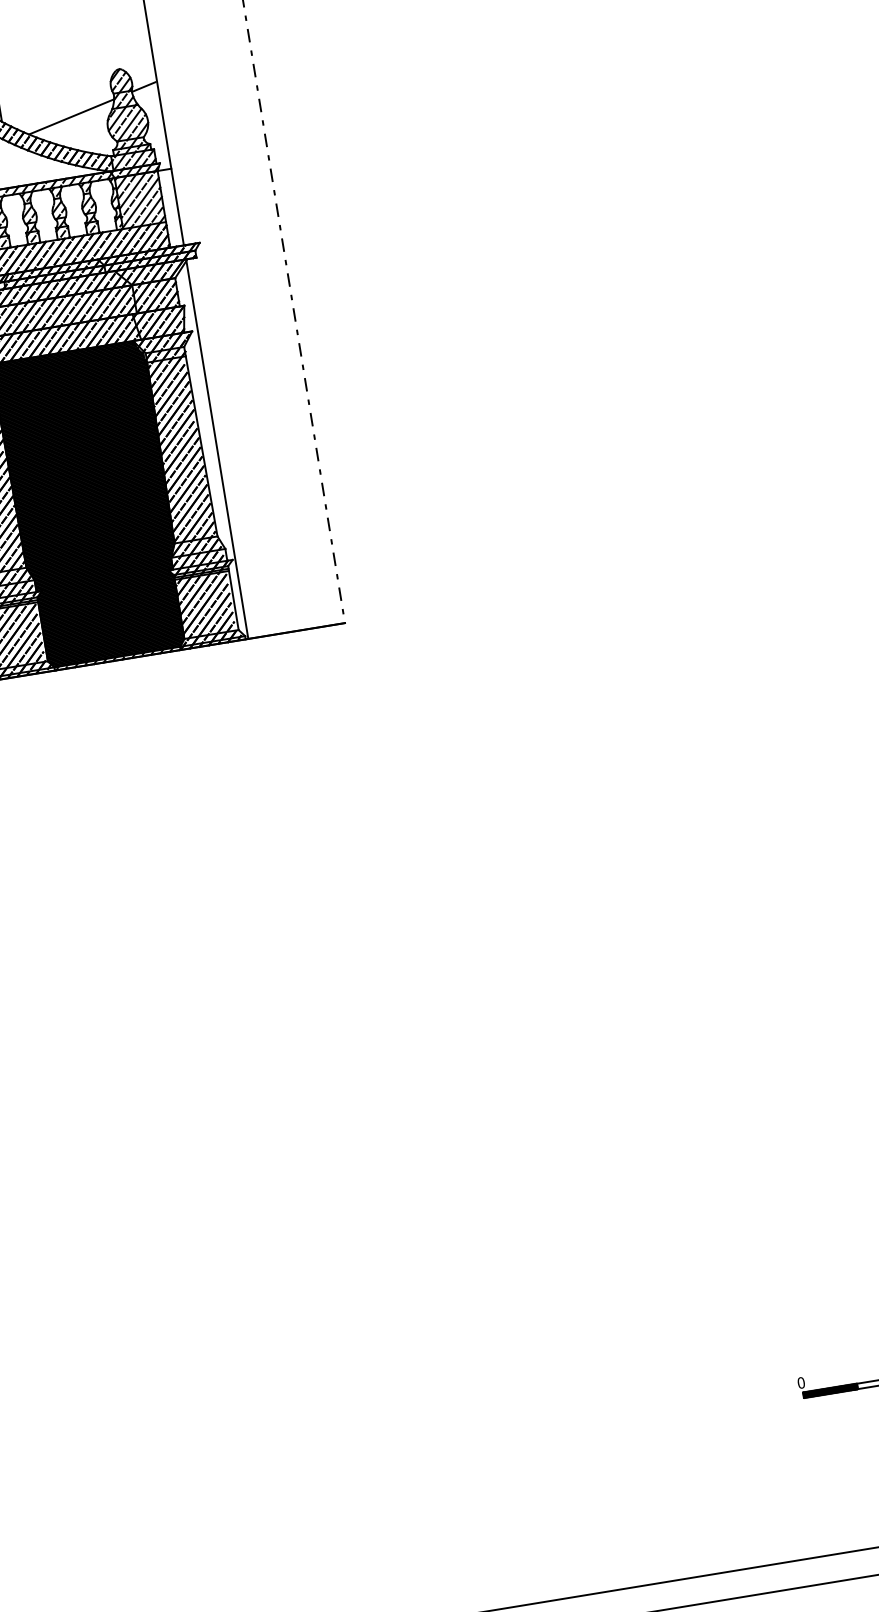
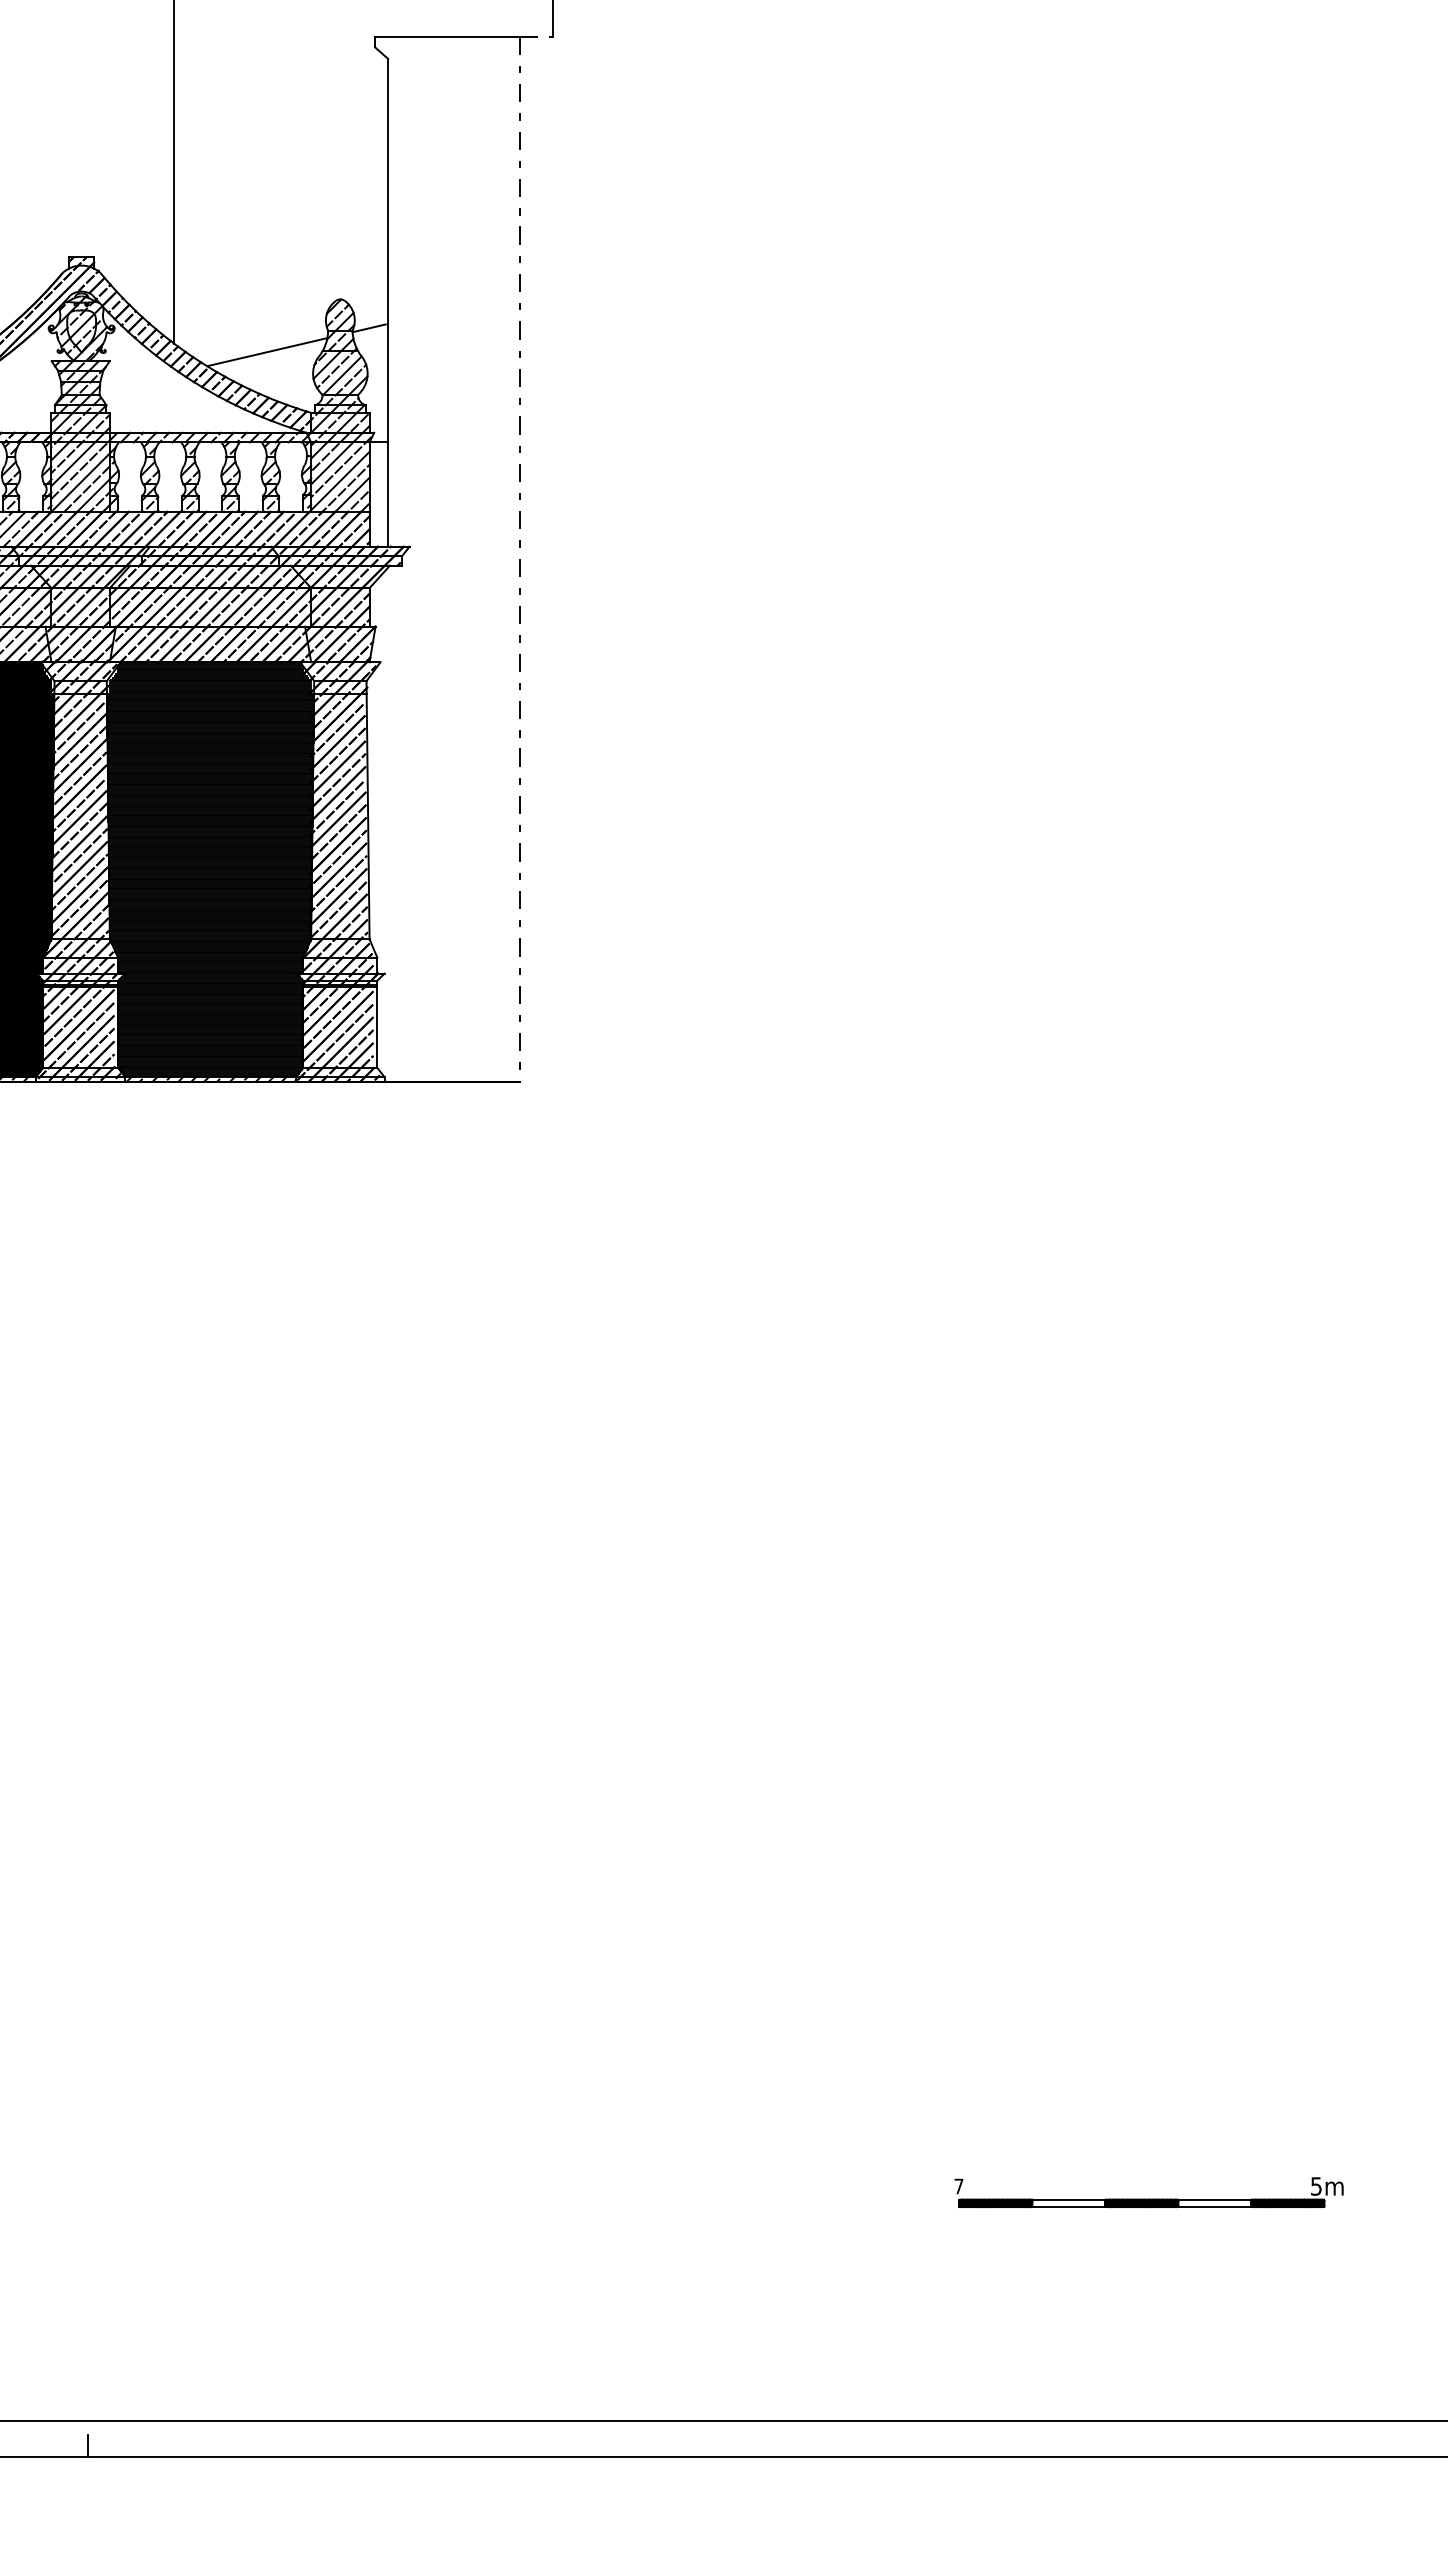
line: (217, 449) -> (388, 824), removed
text: (800, 1382) -> (958, 2186), 0 -> 7

